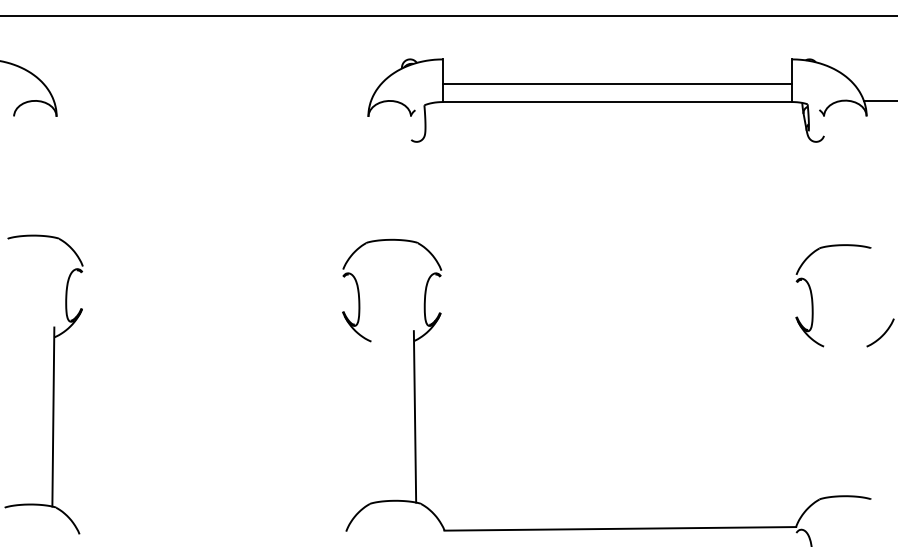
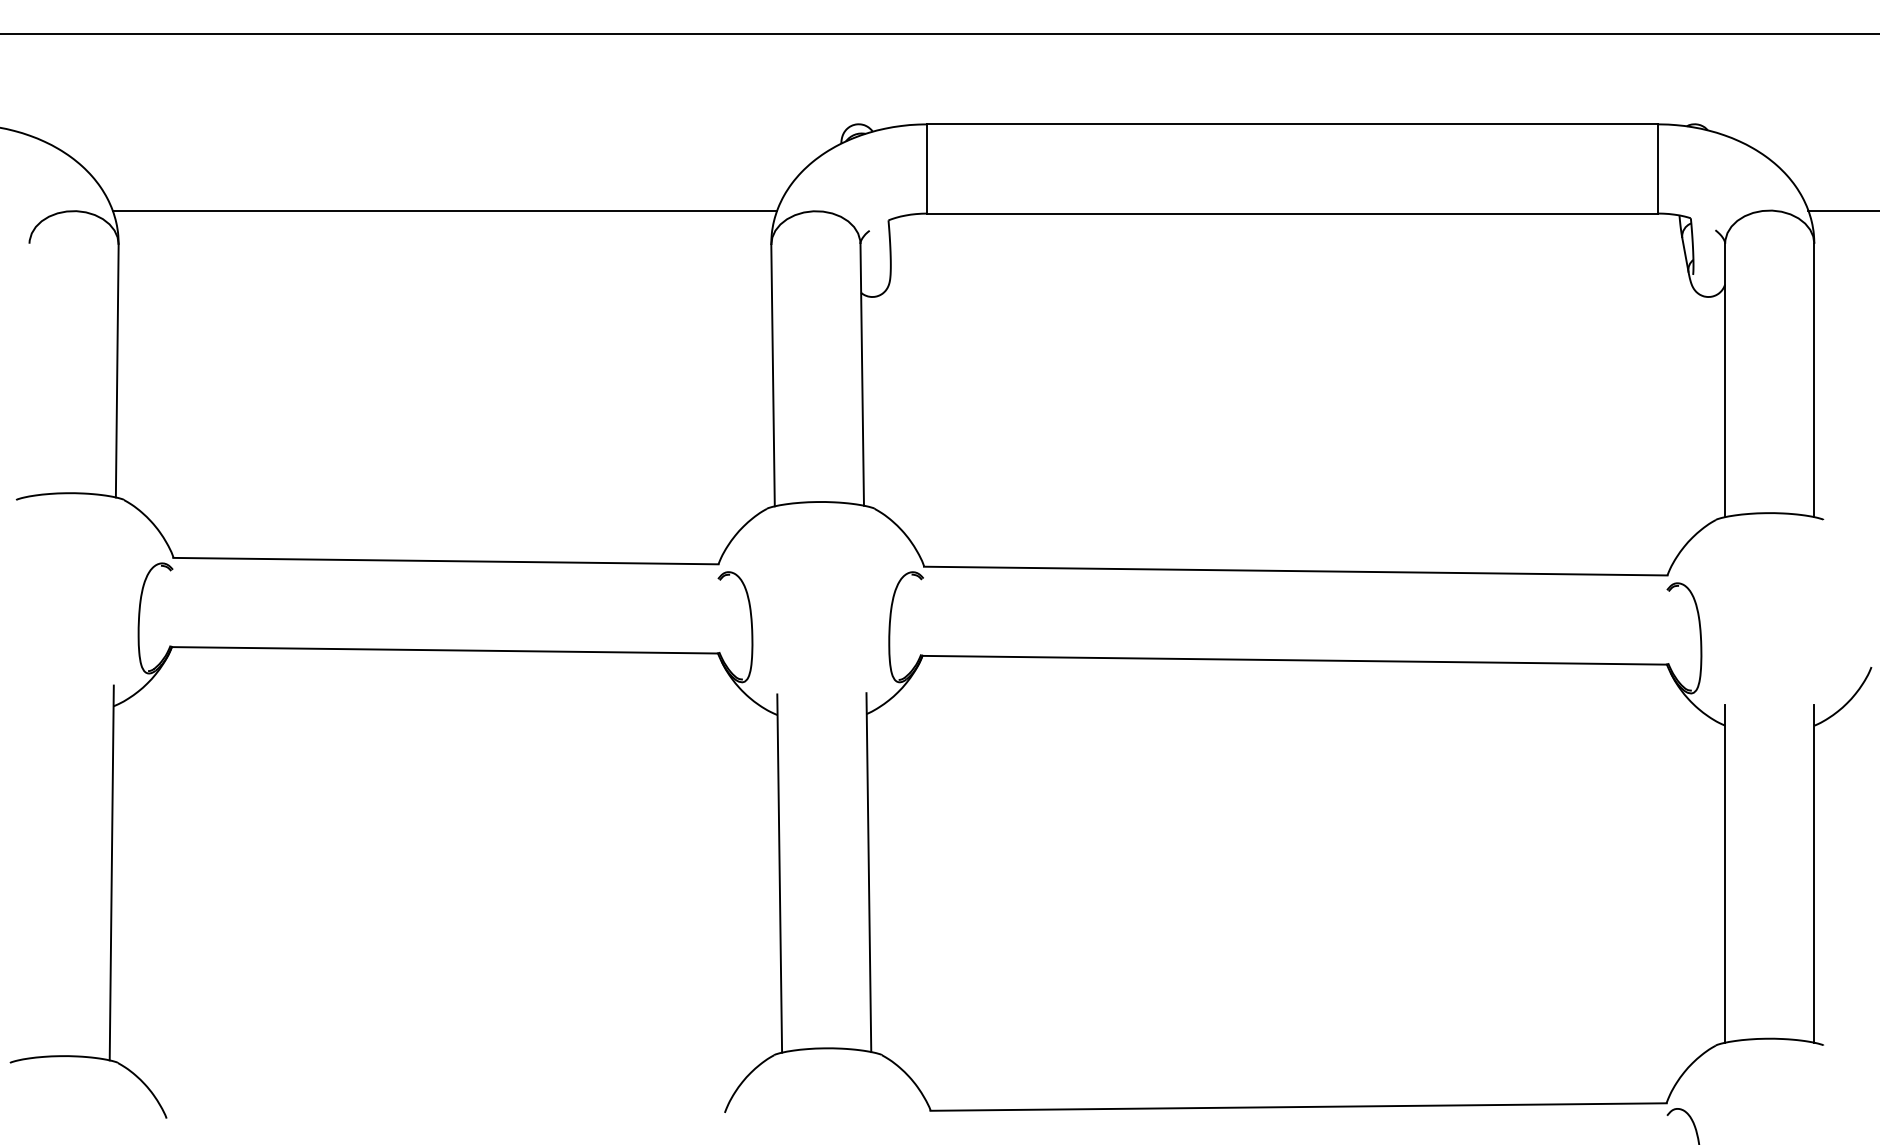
line: (617, 84) -> (1292, 124), moved
line: (212, 100) -> (444, 210), added
line: (55, 176) -> (116, 369), added
line: (411, 178) -> (861, 373), added
line: (369, 179) -> (773, 375), added
line: (824, 181) -> (1726, 379), added
line: (866, 181) -> (1813, 379), added
line: (212, 267) -> (444, 559), added
line: (618, 272) -> (1294, 570), added
line: (212, 310) -> (444, 649), added
line: (618, 315) -> (1294, 660), added
line: (372, 416) -> (779, 871), added
line: (824, 417) -> (1726, 873), added
line: (866, 417) -> (1813, 873), added

